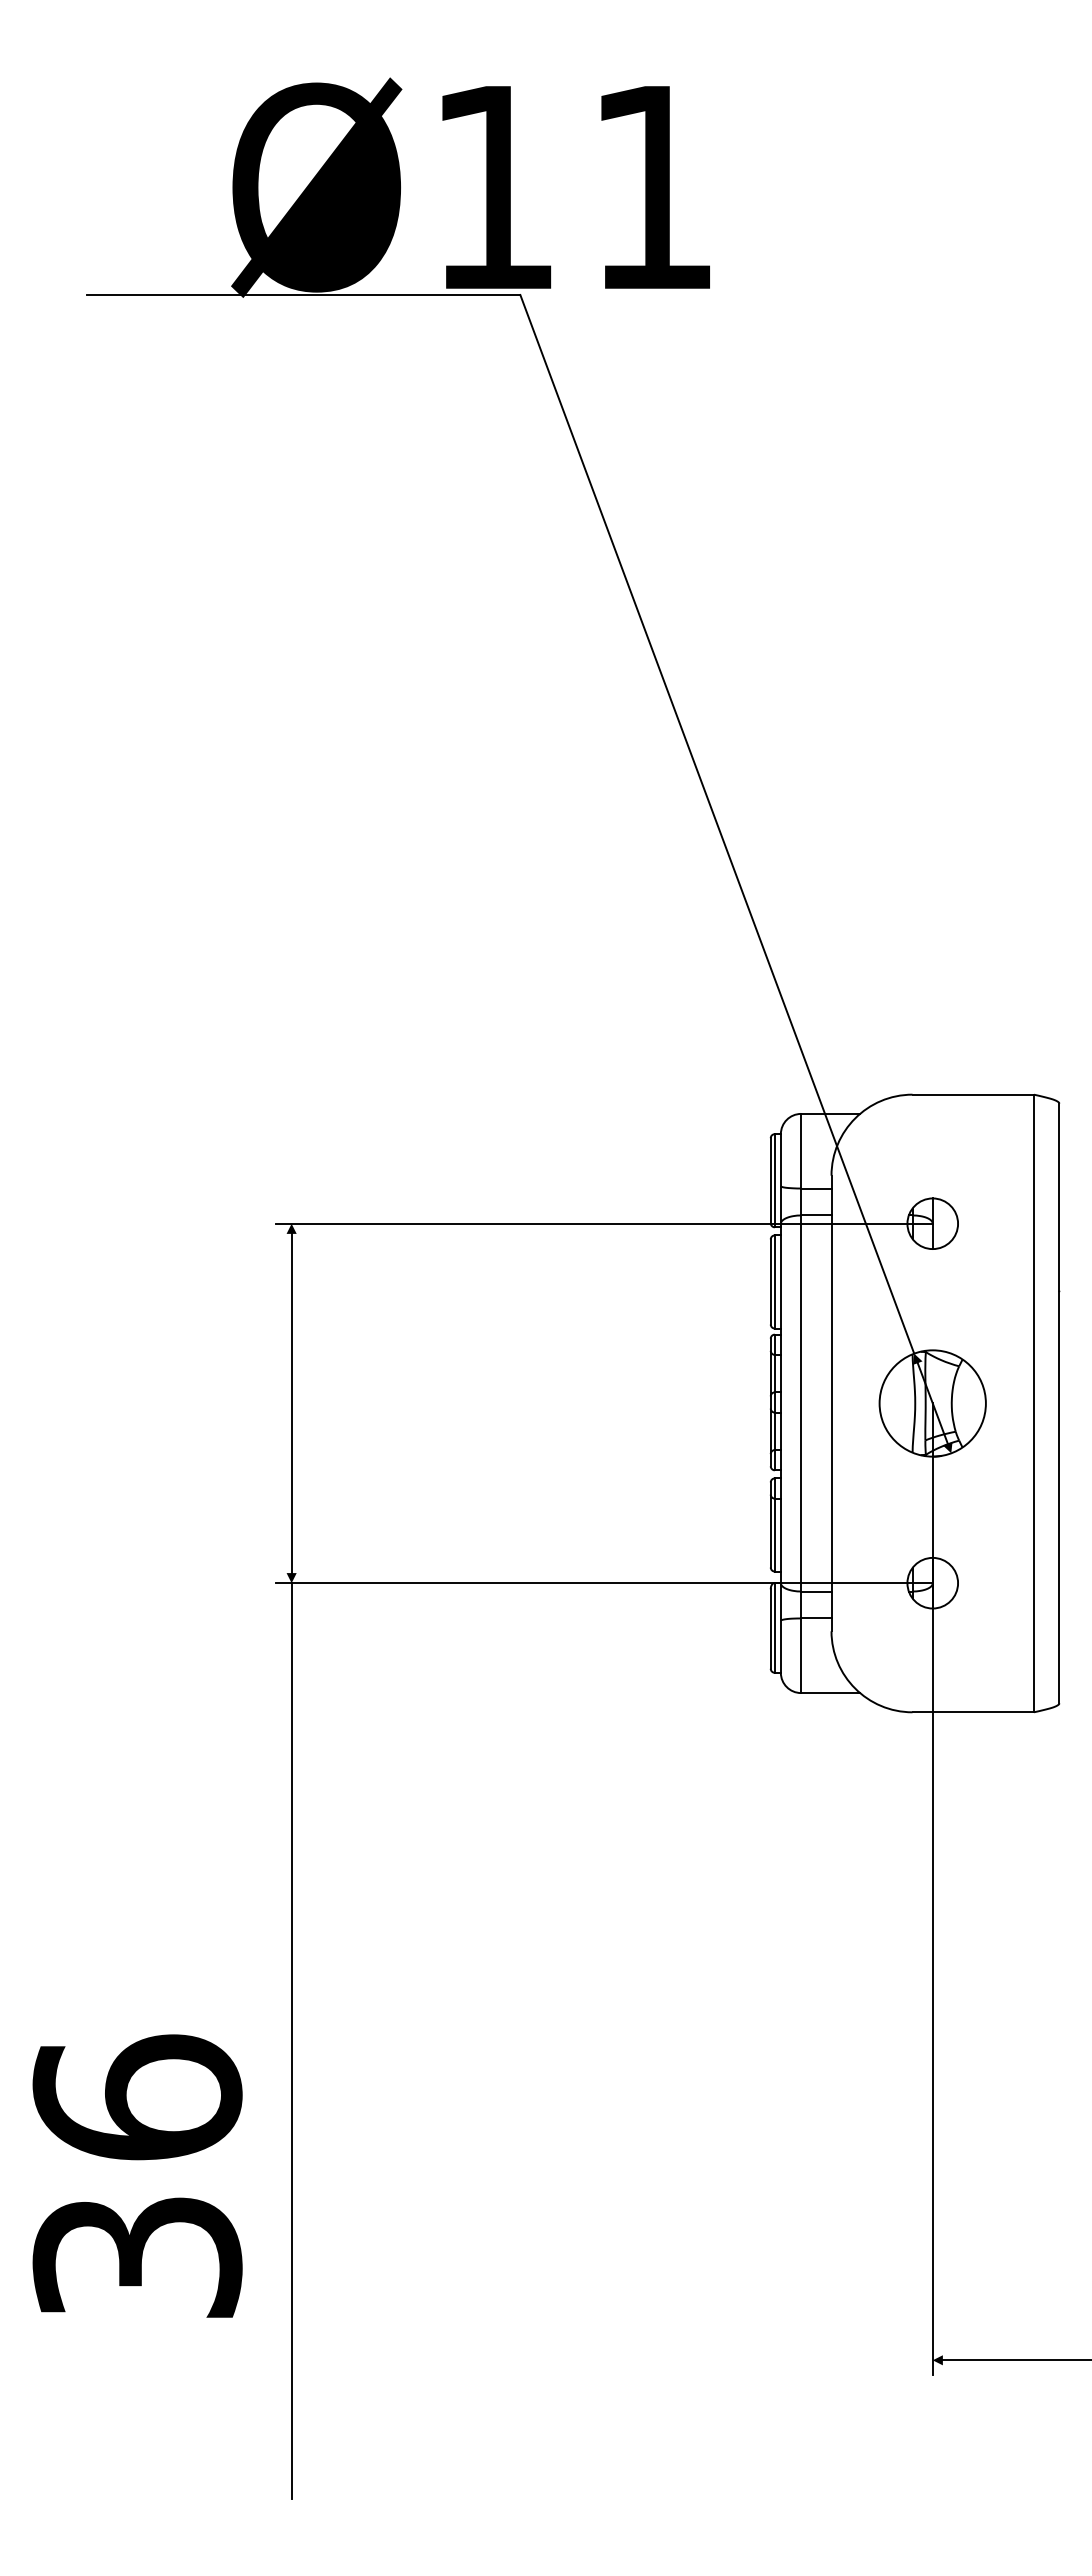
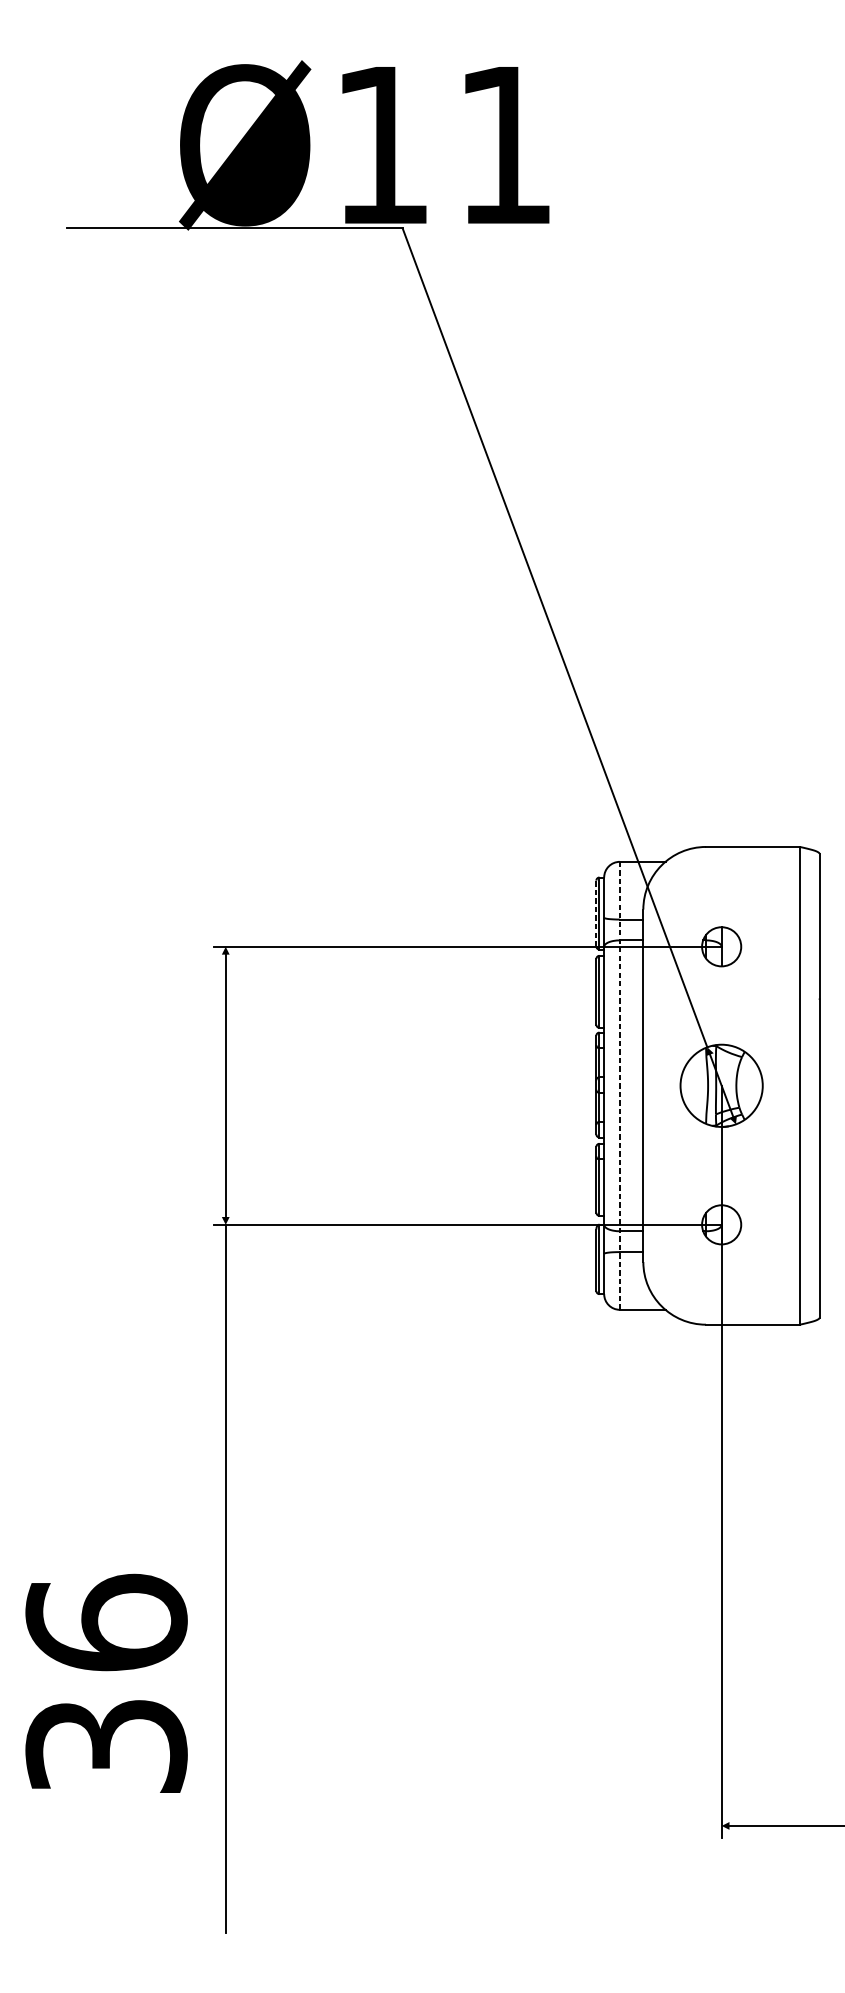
line: (770, 1180) -> (596, 913), solid -> dashed
line: (801, 1403) -> (620, 1085), solid -> dashed

